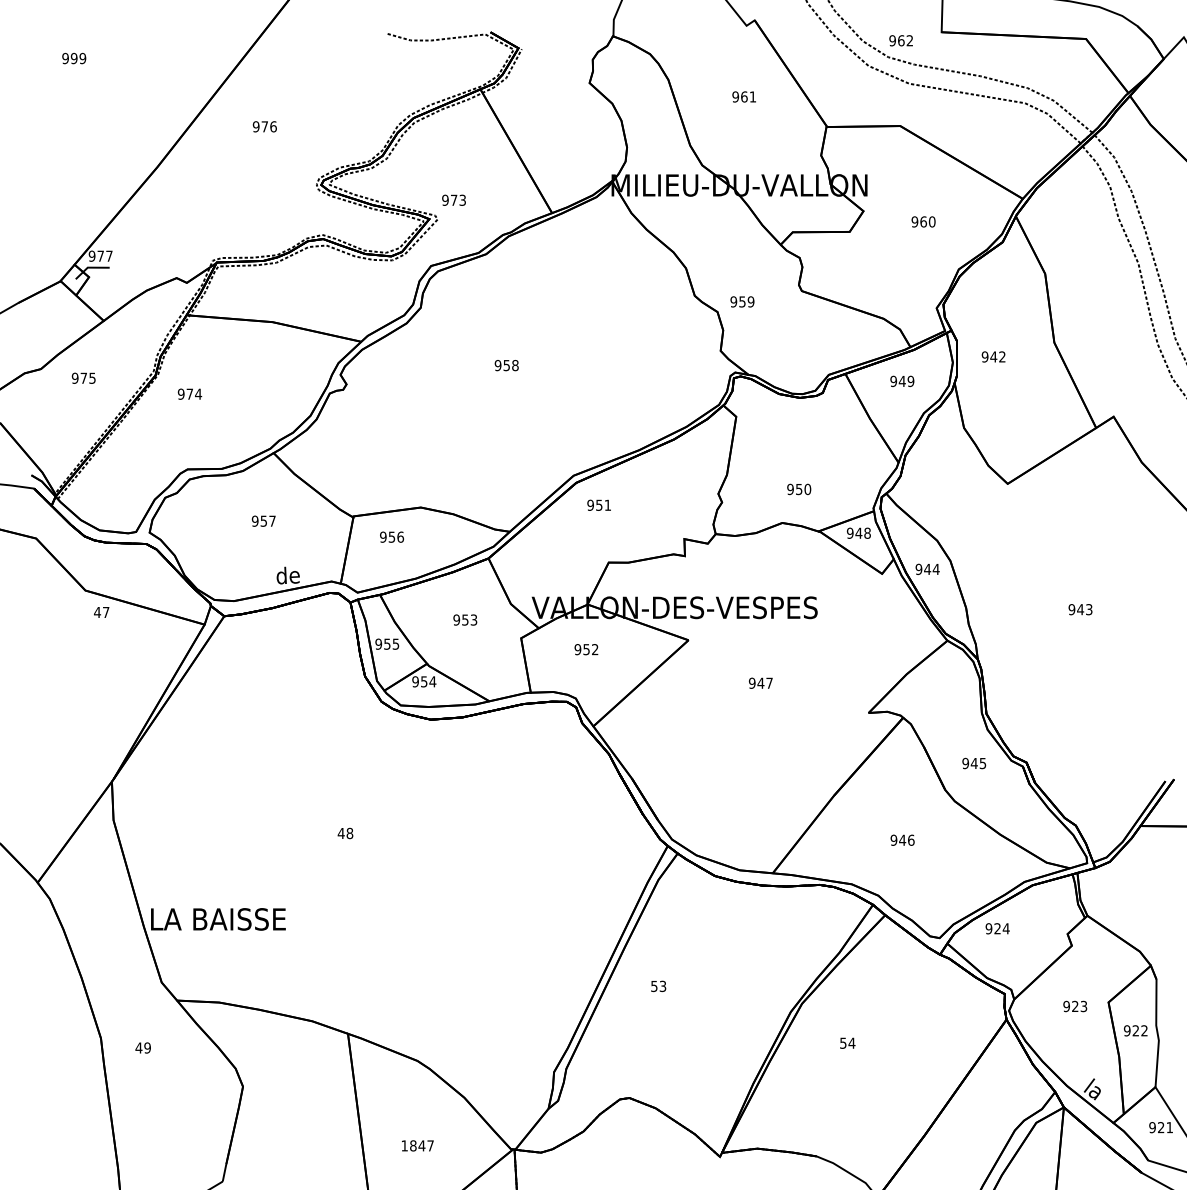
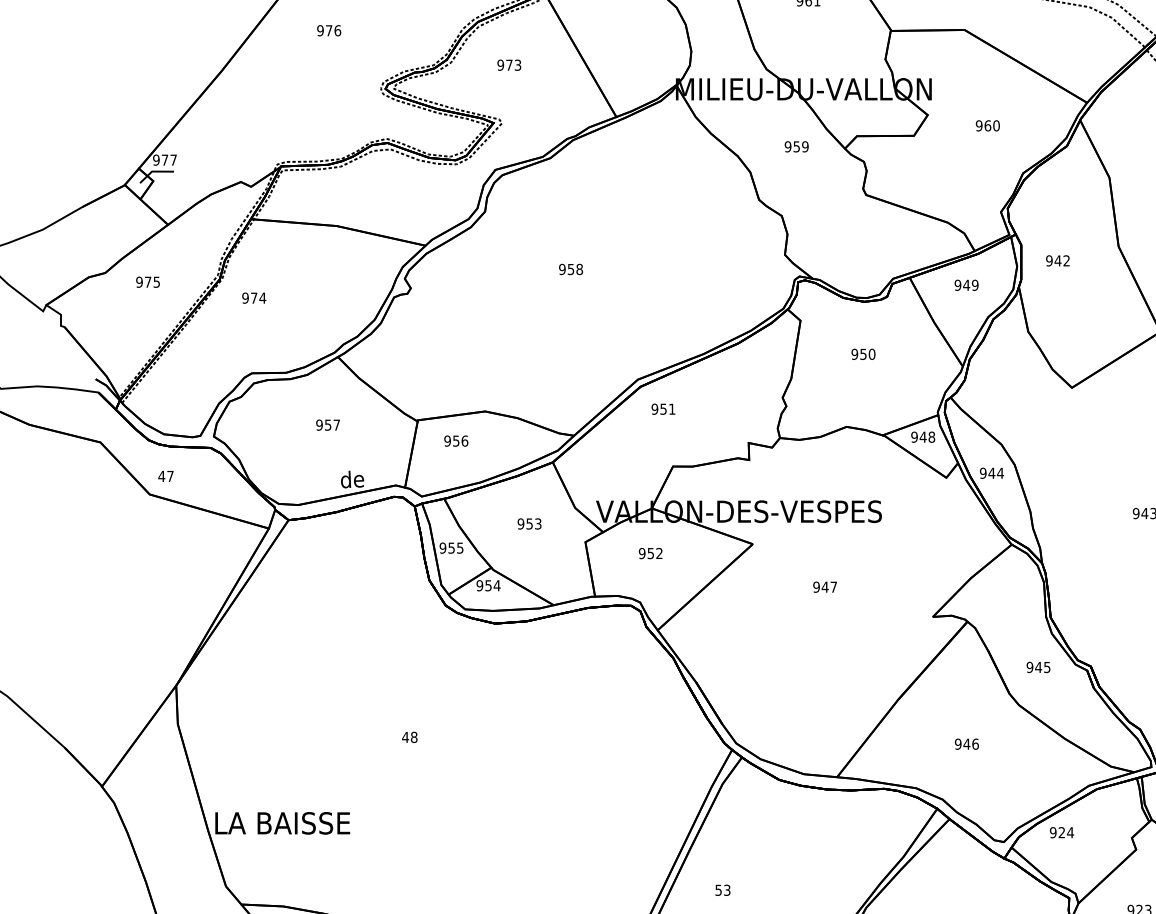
text: (453, 199) -> (508, 64), moved
text: (742, 301) -> (796, 146), moved
text: (799, 489) -> (863, 354), moved
text: (101, 612) -> (165, 476), moved

